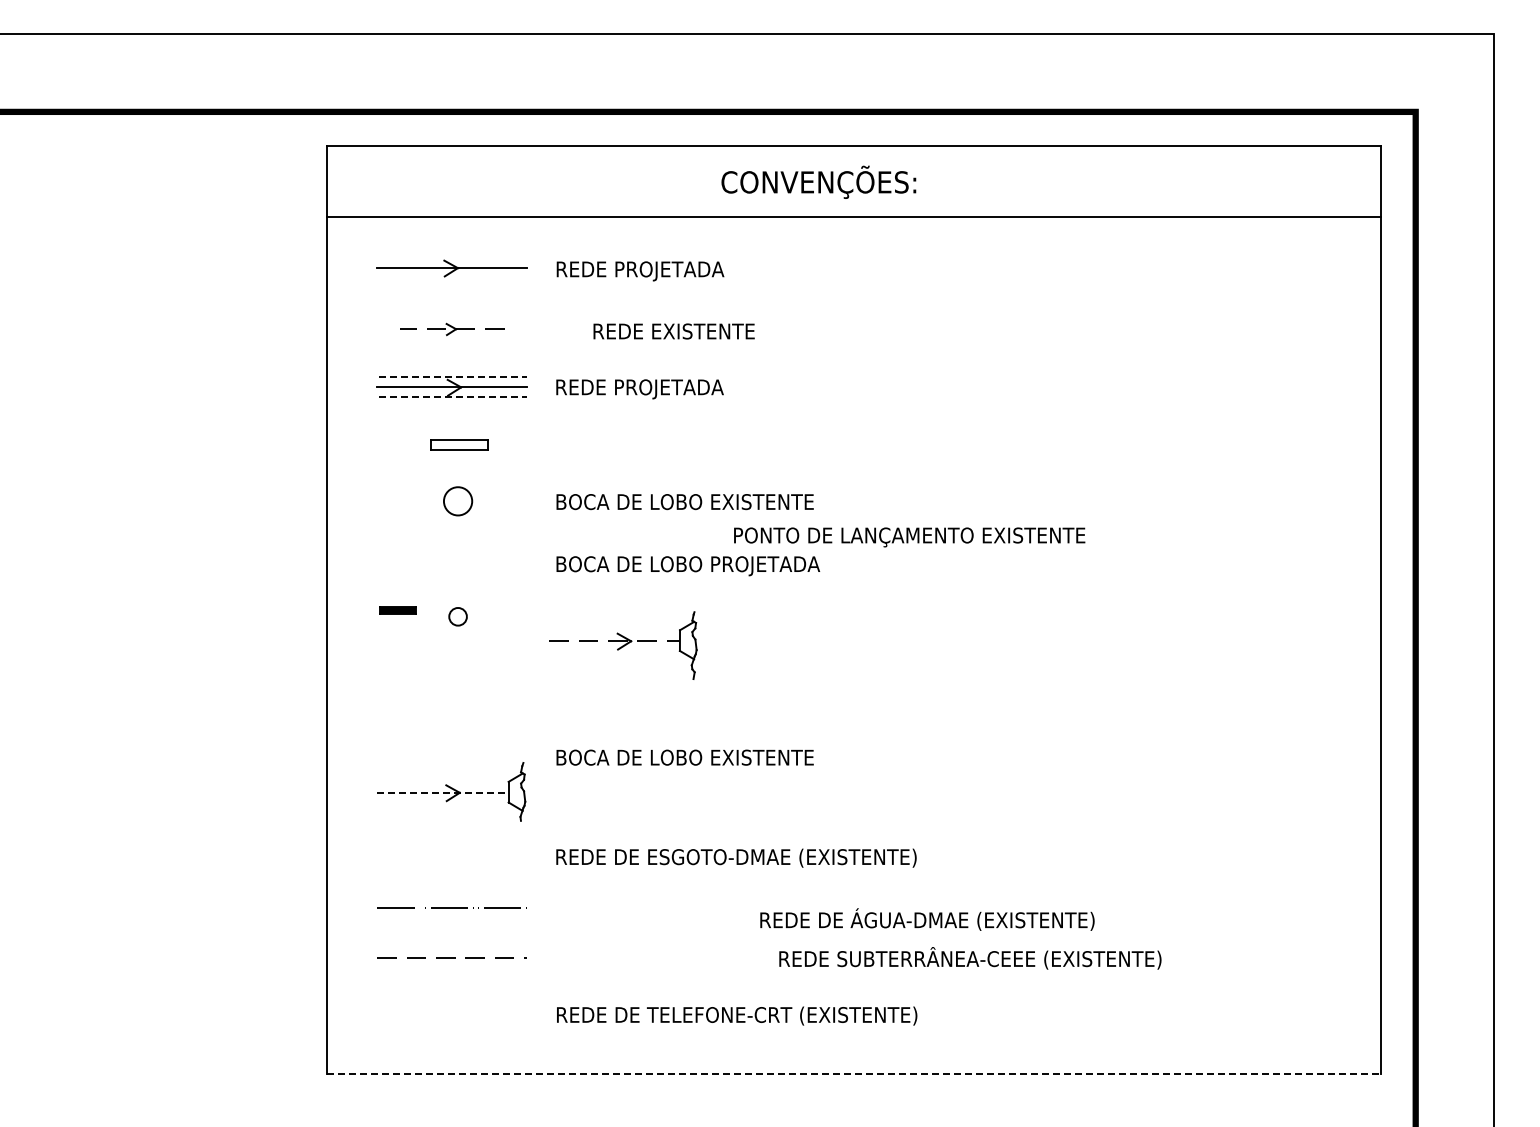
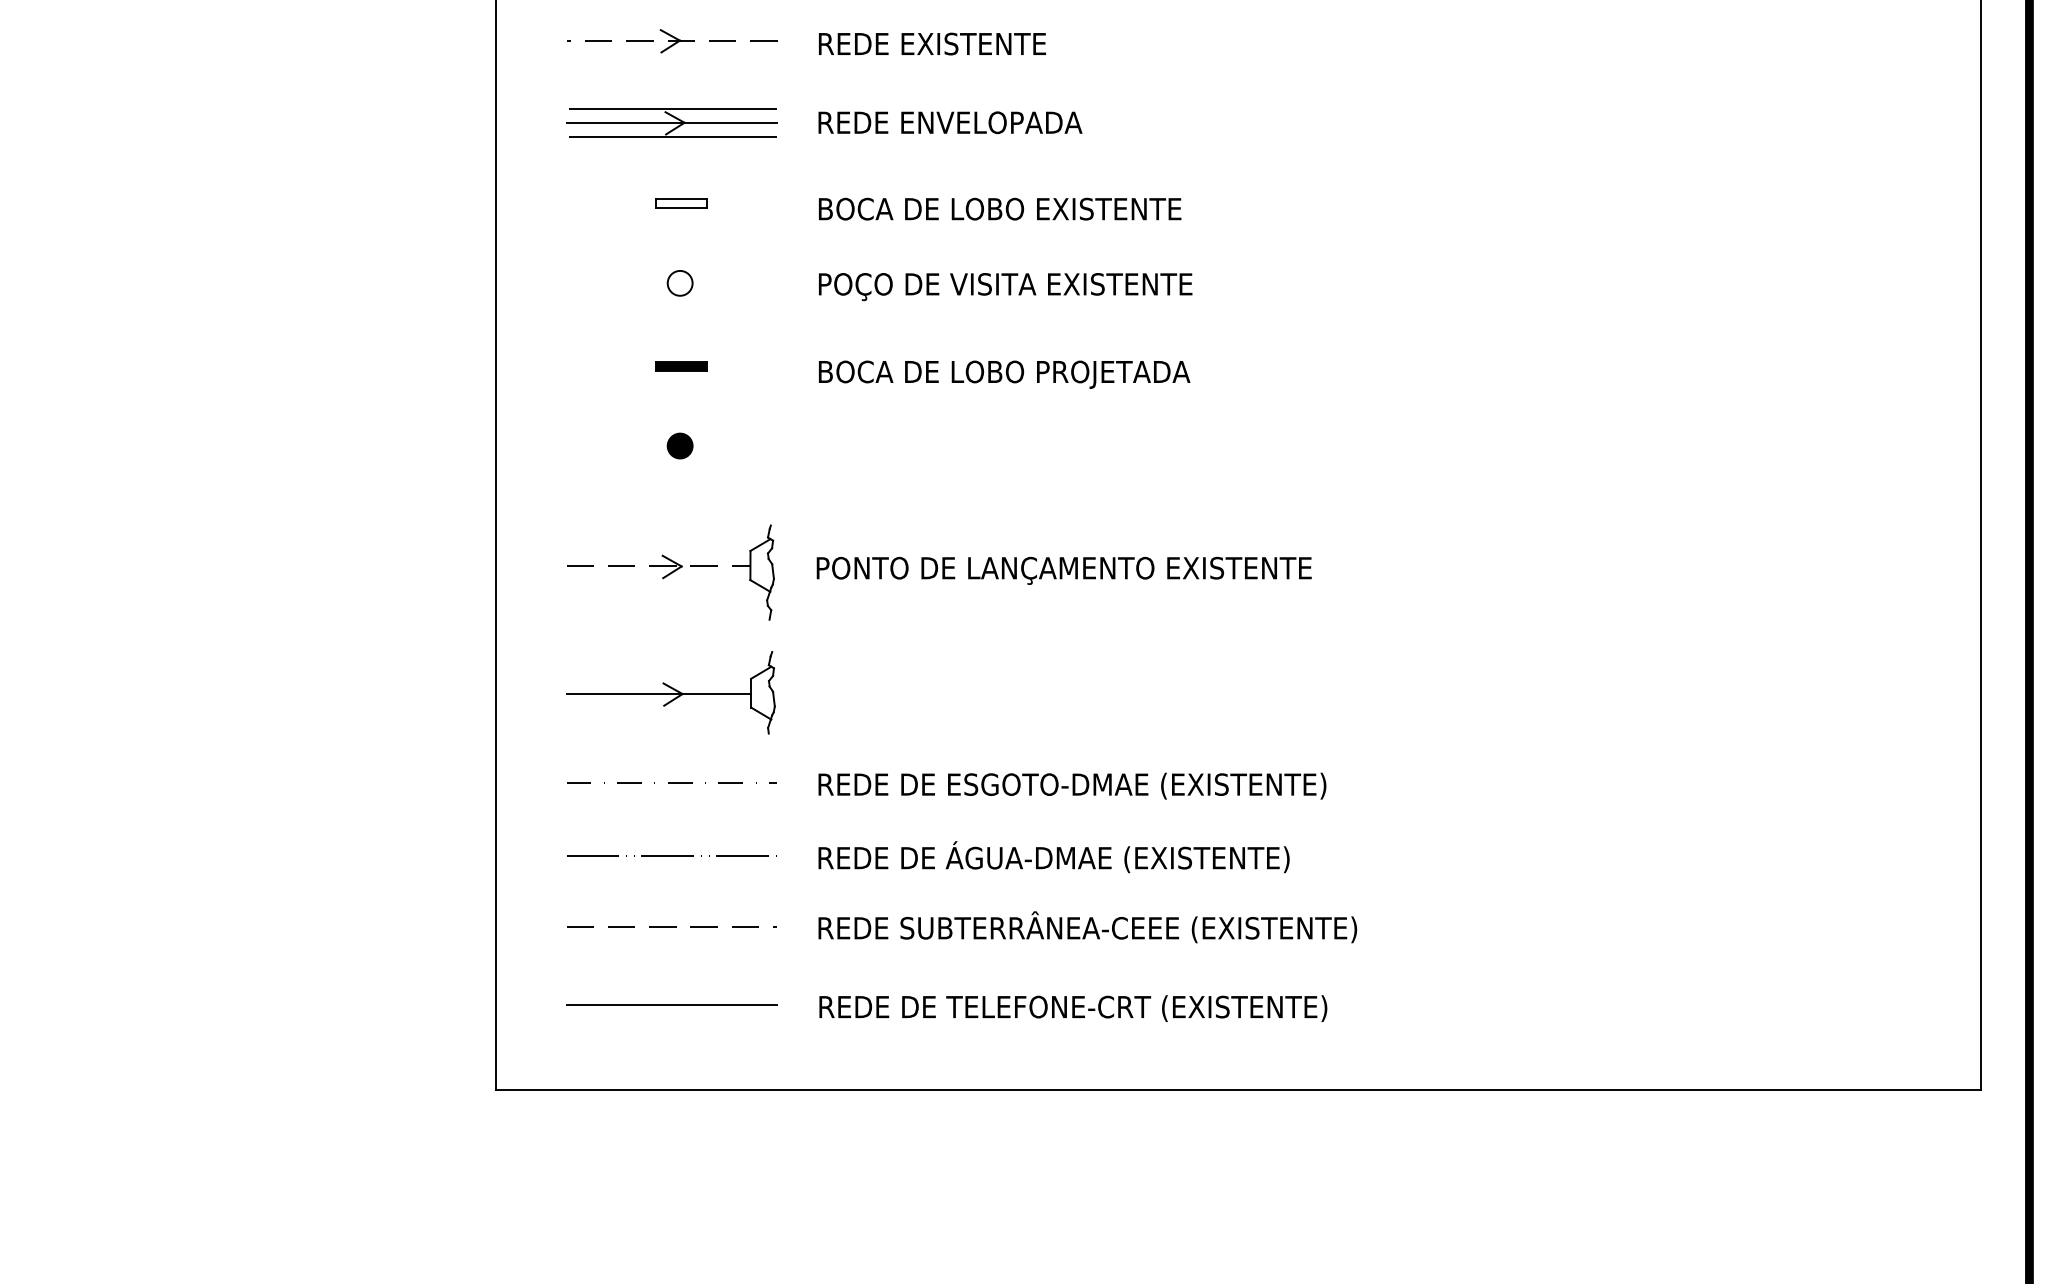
part: (451, 329) -> (670, 41), size x1.43
text: (673, 331) -> (931, 44), moved
line: (453, 377) -> (673, 108), dashed -> solid
text: (680, 389) -> (993, 125), REDE PROJETADA -> REDE ENVELOPADA
line: (453, 397) -> (673, 137), dashed -> solid
part: (458, 444) -> (680, 203), size x0.62
circle: (457, 501) -> (679, 283), size x0.62
text: (689, 503) -> (1006, 286), BOCA DE LOBO EXISTENTE -> POÇO DE VISITA EXISTENTE
text: (909, 537) -> (1063, 571), moved
part: (397, 610) -> (680, 366), moved
fill: (457, 616) -> (679, 445), added
part: (623, 645) -> (670, 572), moved
text: (684, 757) -> (999, 208), moved
line: (443, 792) -> (659, 693), dashed -> solid
line: (451, 855) -> (670, 782), added
text: (927, 919) -> (1054, 857), moved
text: (970, 958) -> (1087, 927), moved
line: (451, 1013) -> (670, 1004), added
line: (854, 1073) -> (1238, 1089), dashed -> solid

